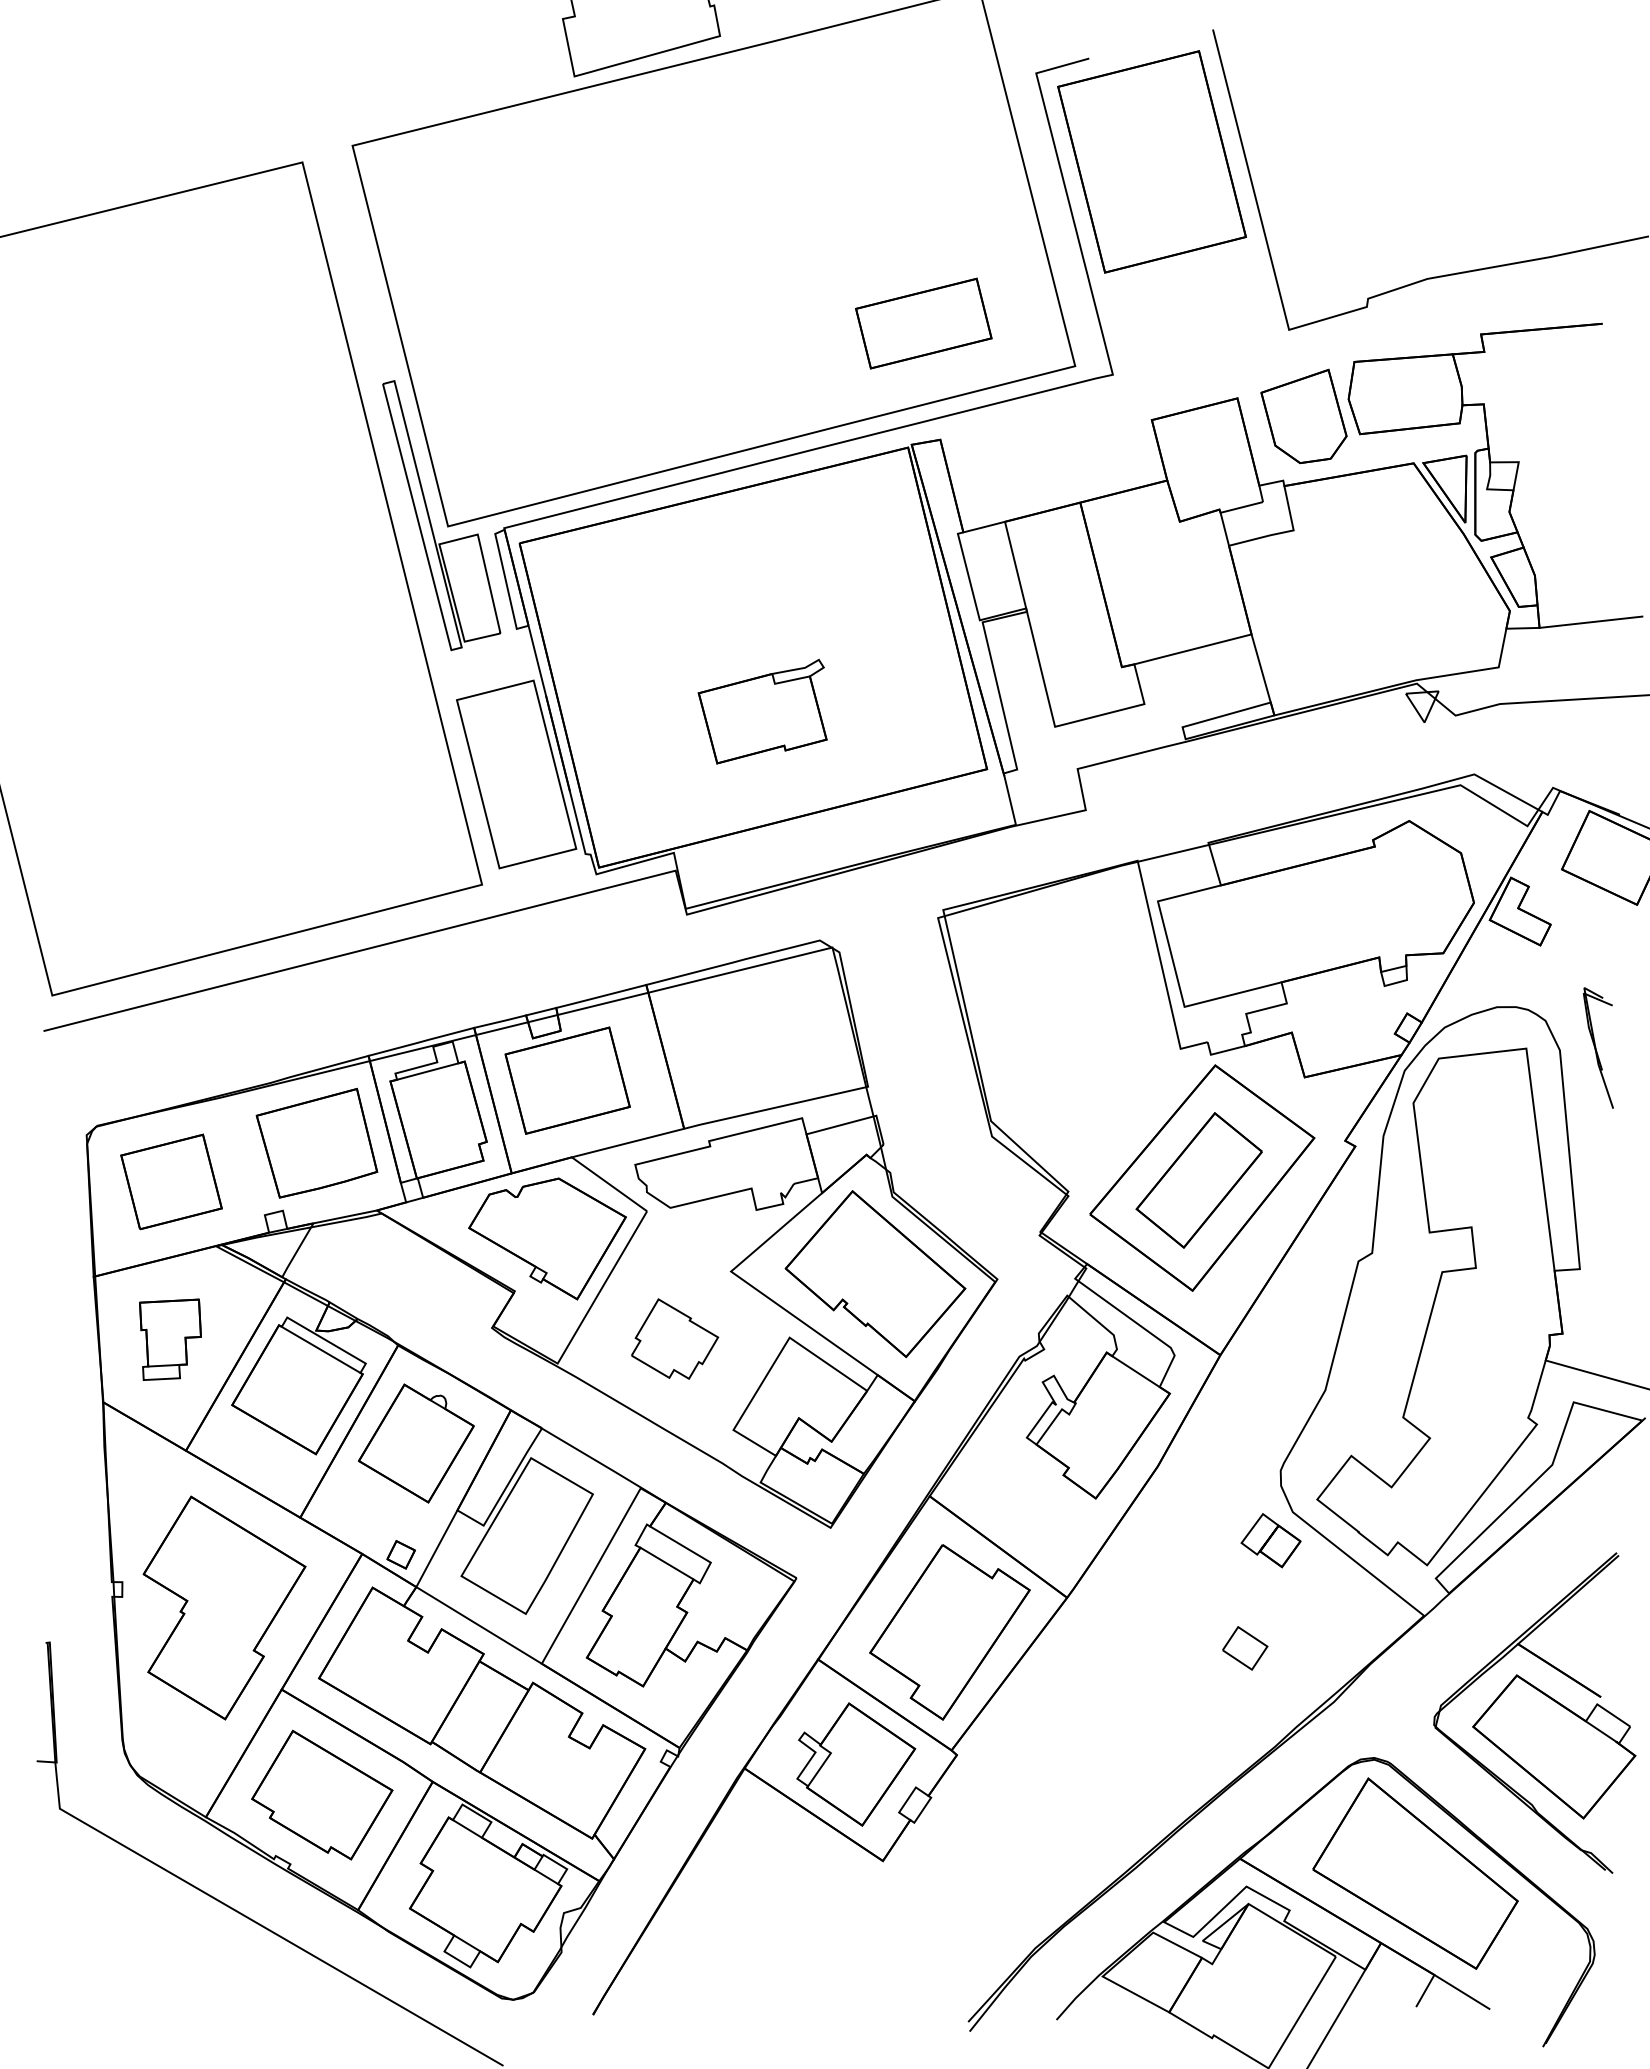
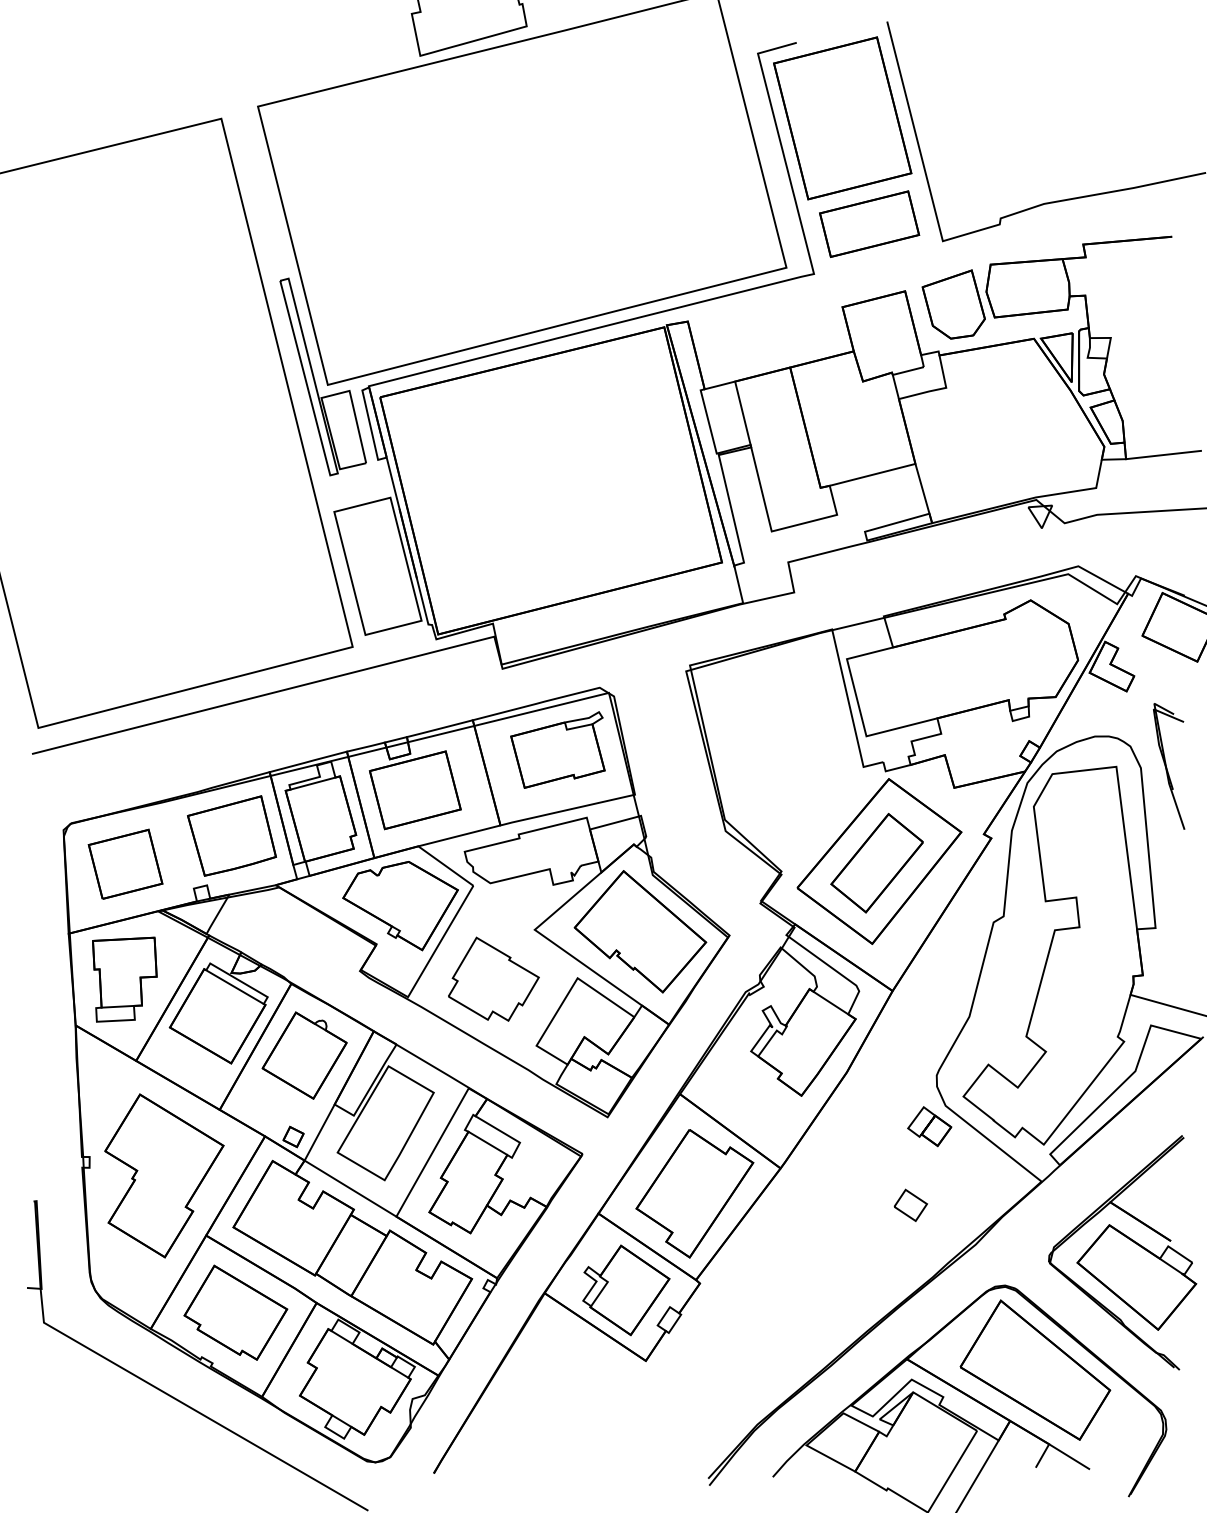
part: (923, 323) -> (869, 224), moved
part: (762, 711) -> (557, 749), moved
part: (1598, 1047) -> (1169, 766), size x1.43
part: (674, 1338) -> (493, 978), size x1.43
part: (170, 1339) -> (124, 979), size x1.43

